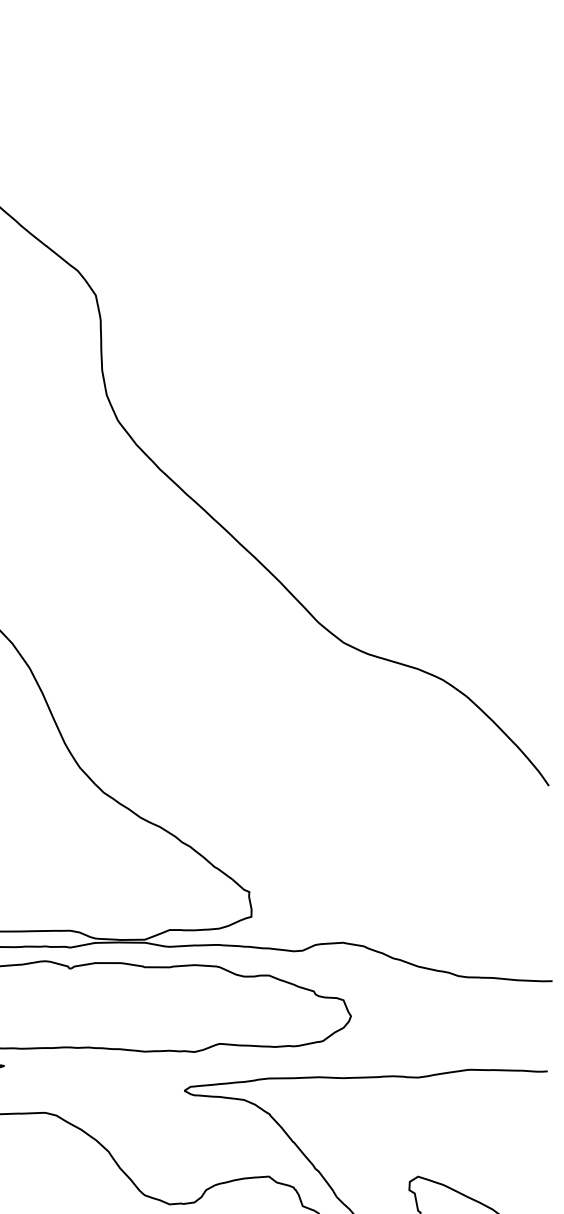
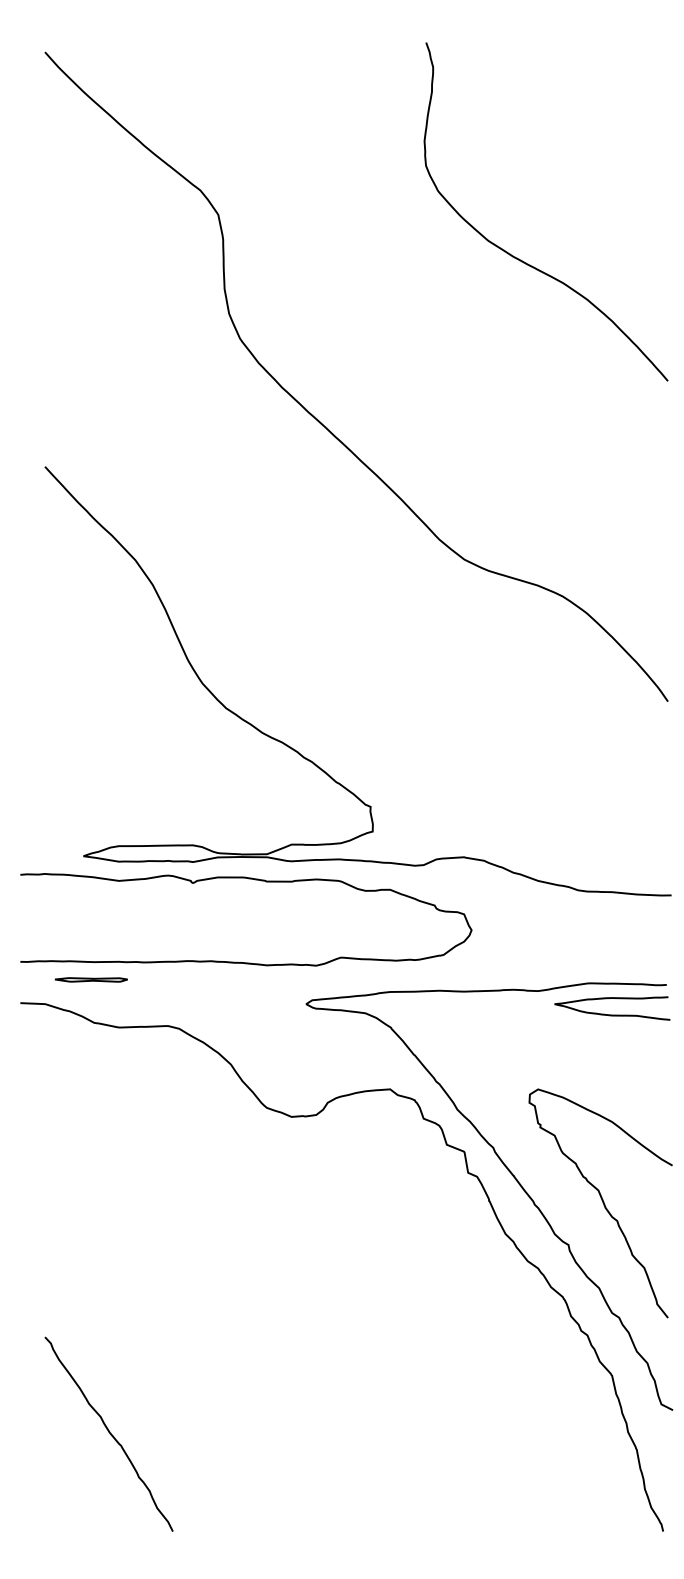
curve: (399, 339) -> (519, 258), added
curve: (493, 1101) -> (612, 1014), added

